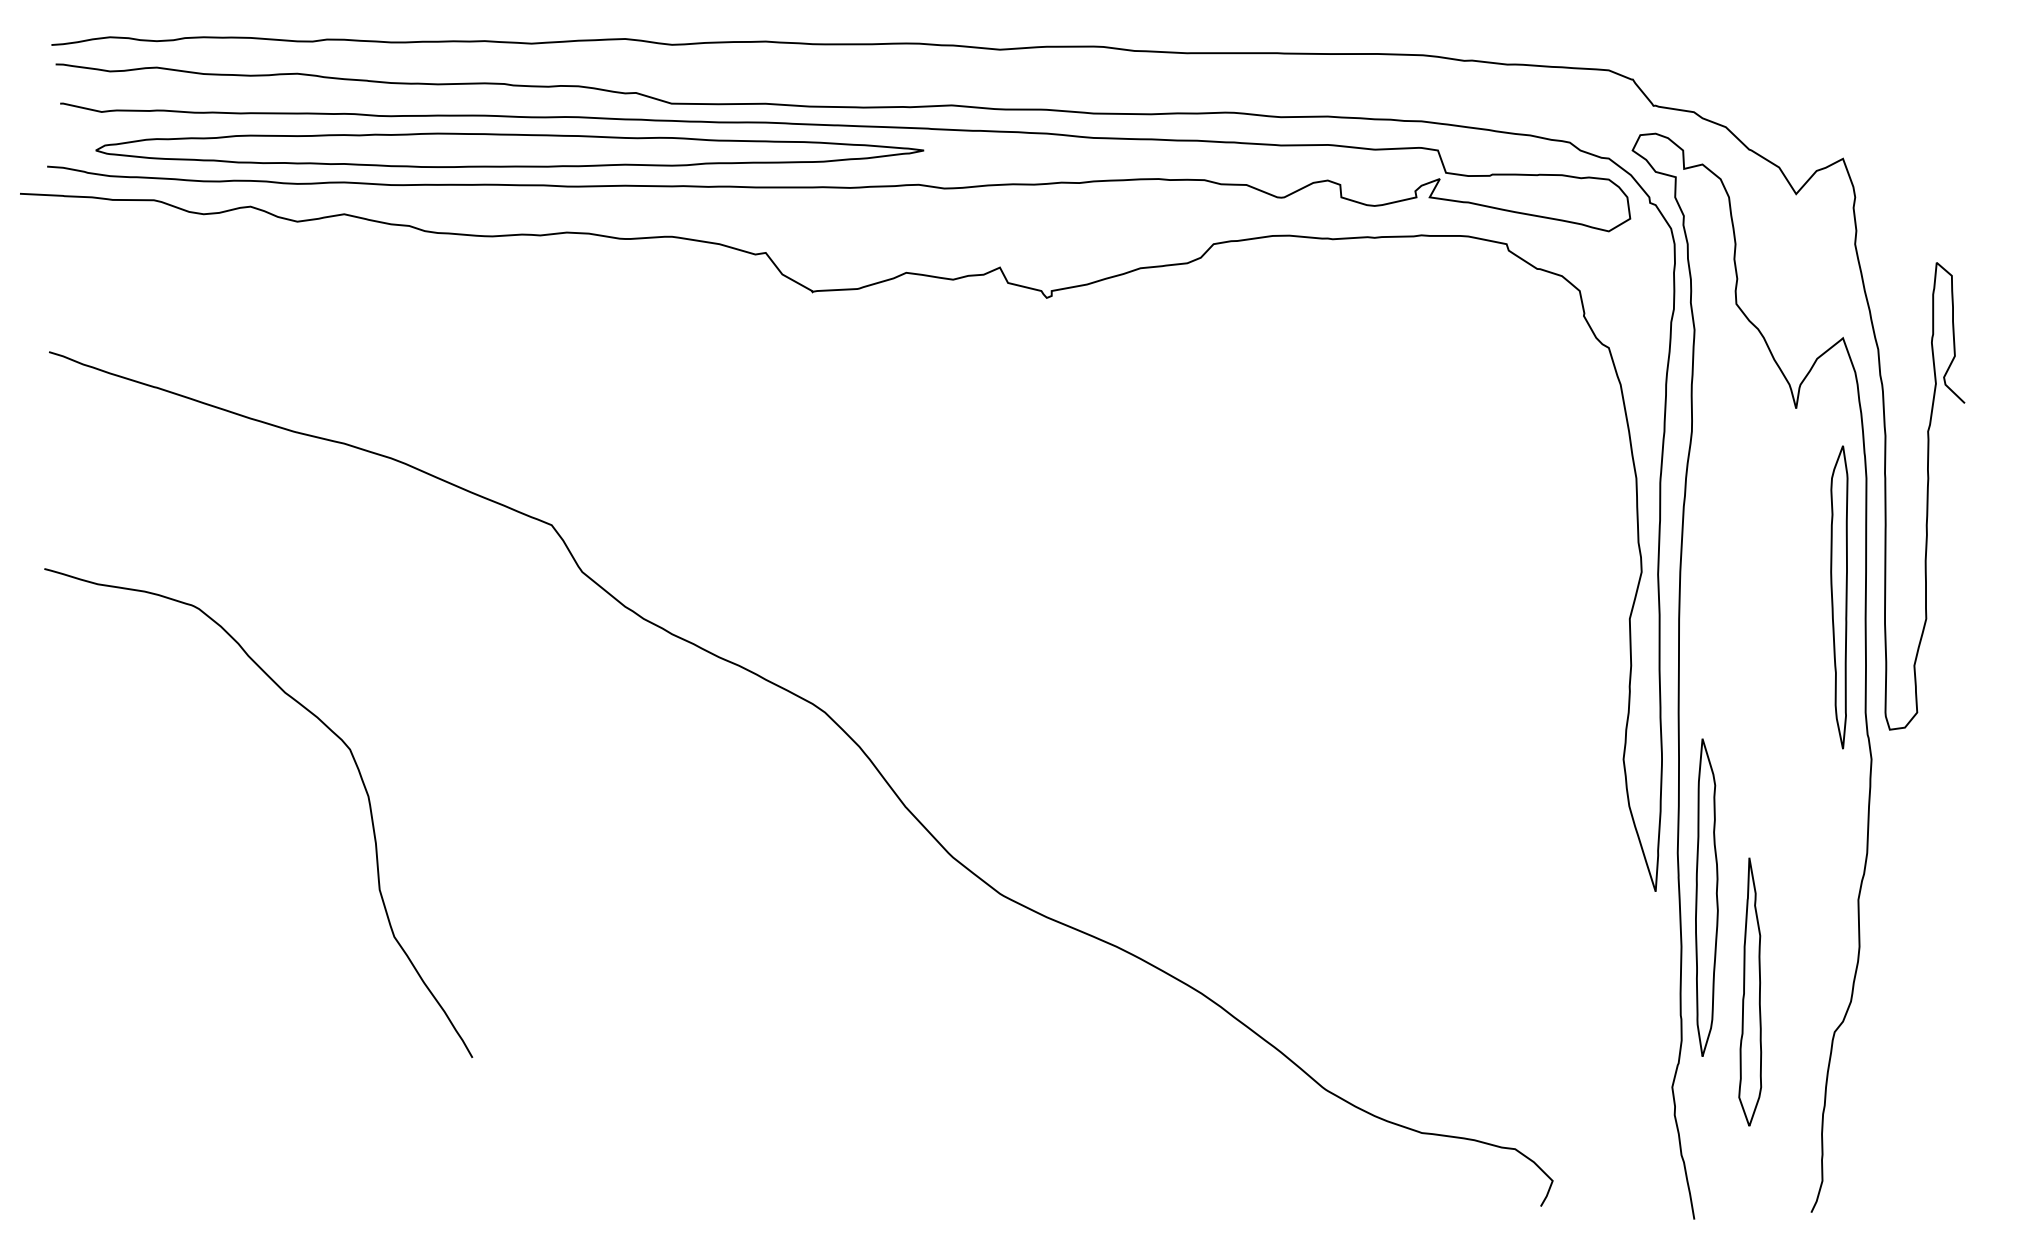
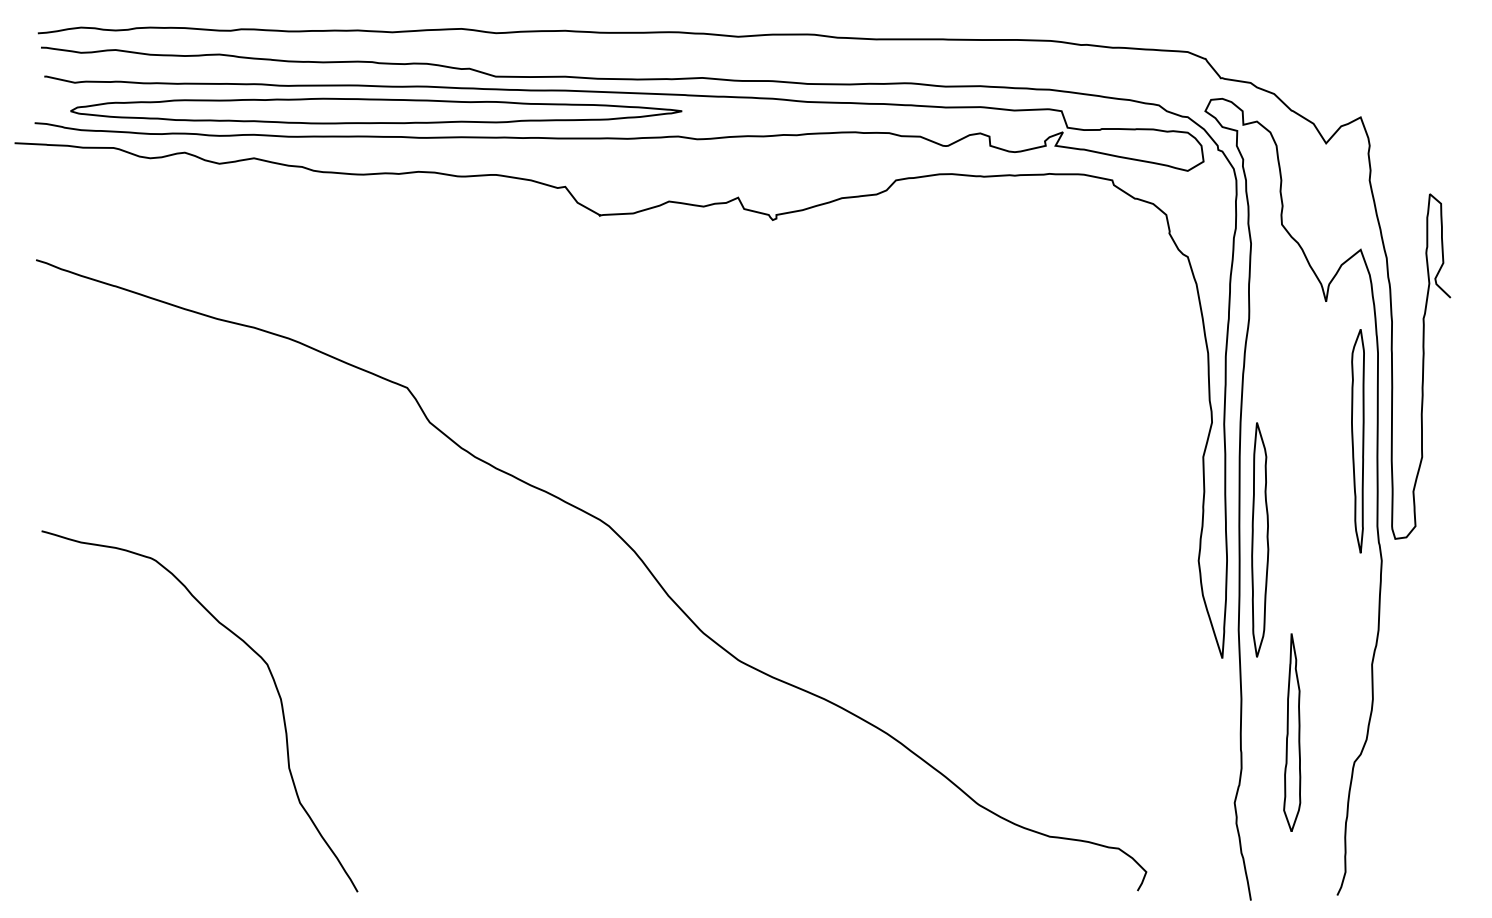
curve: (359, 777) -> (274, 685), moved
part: (1707, 897) -> (1260, 539), moved

